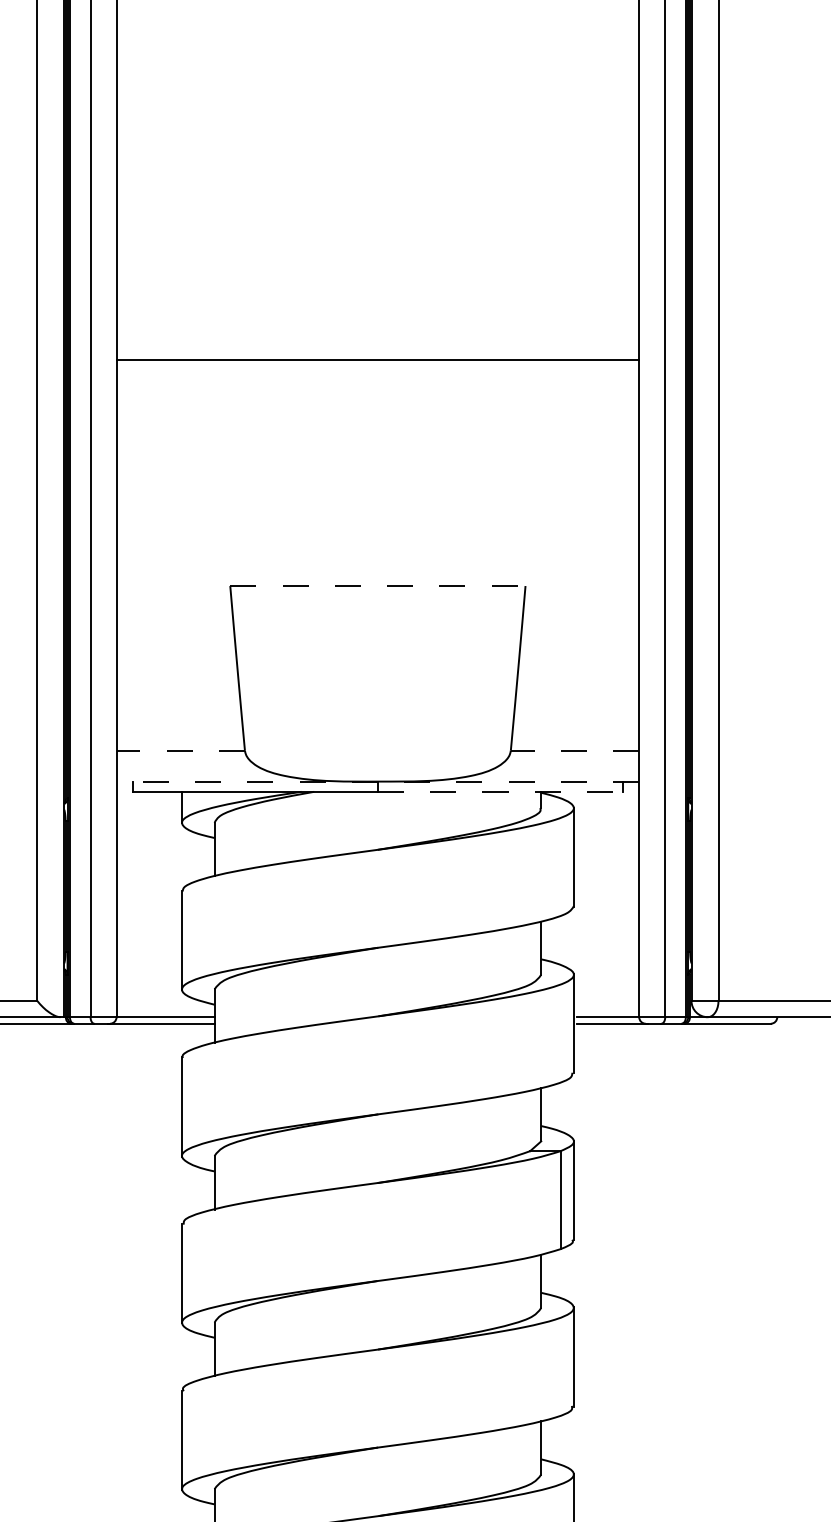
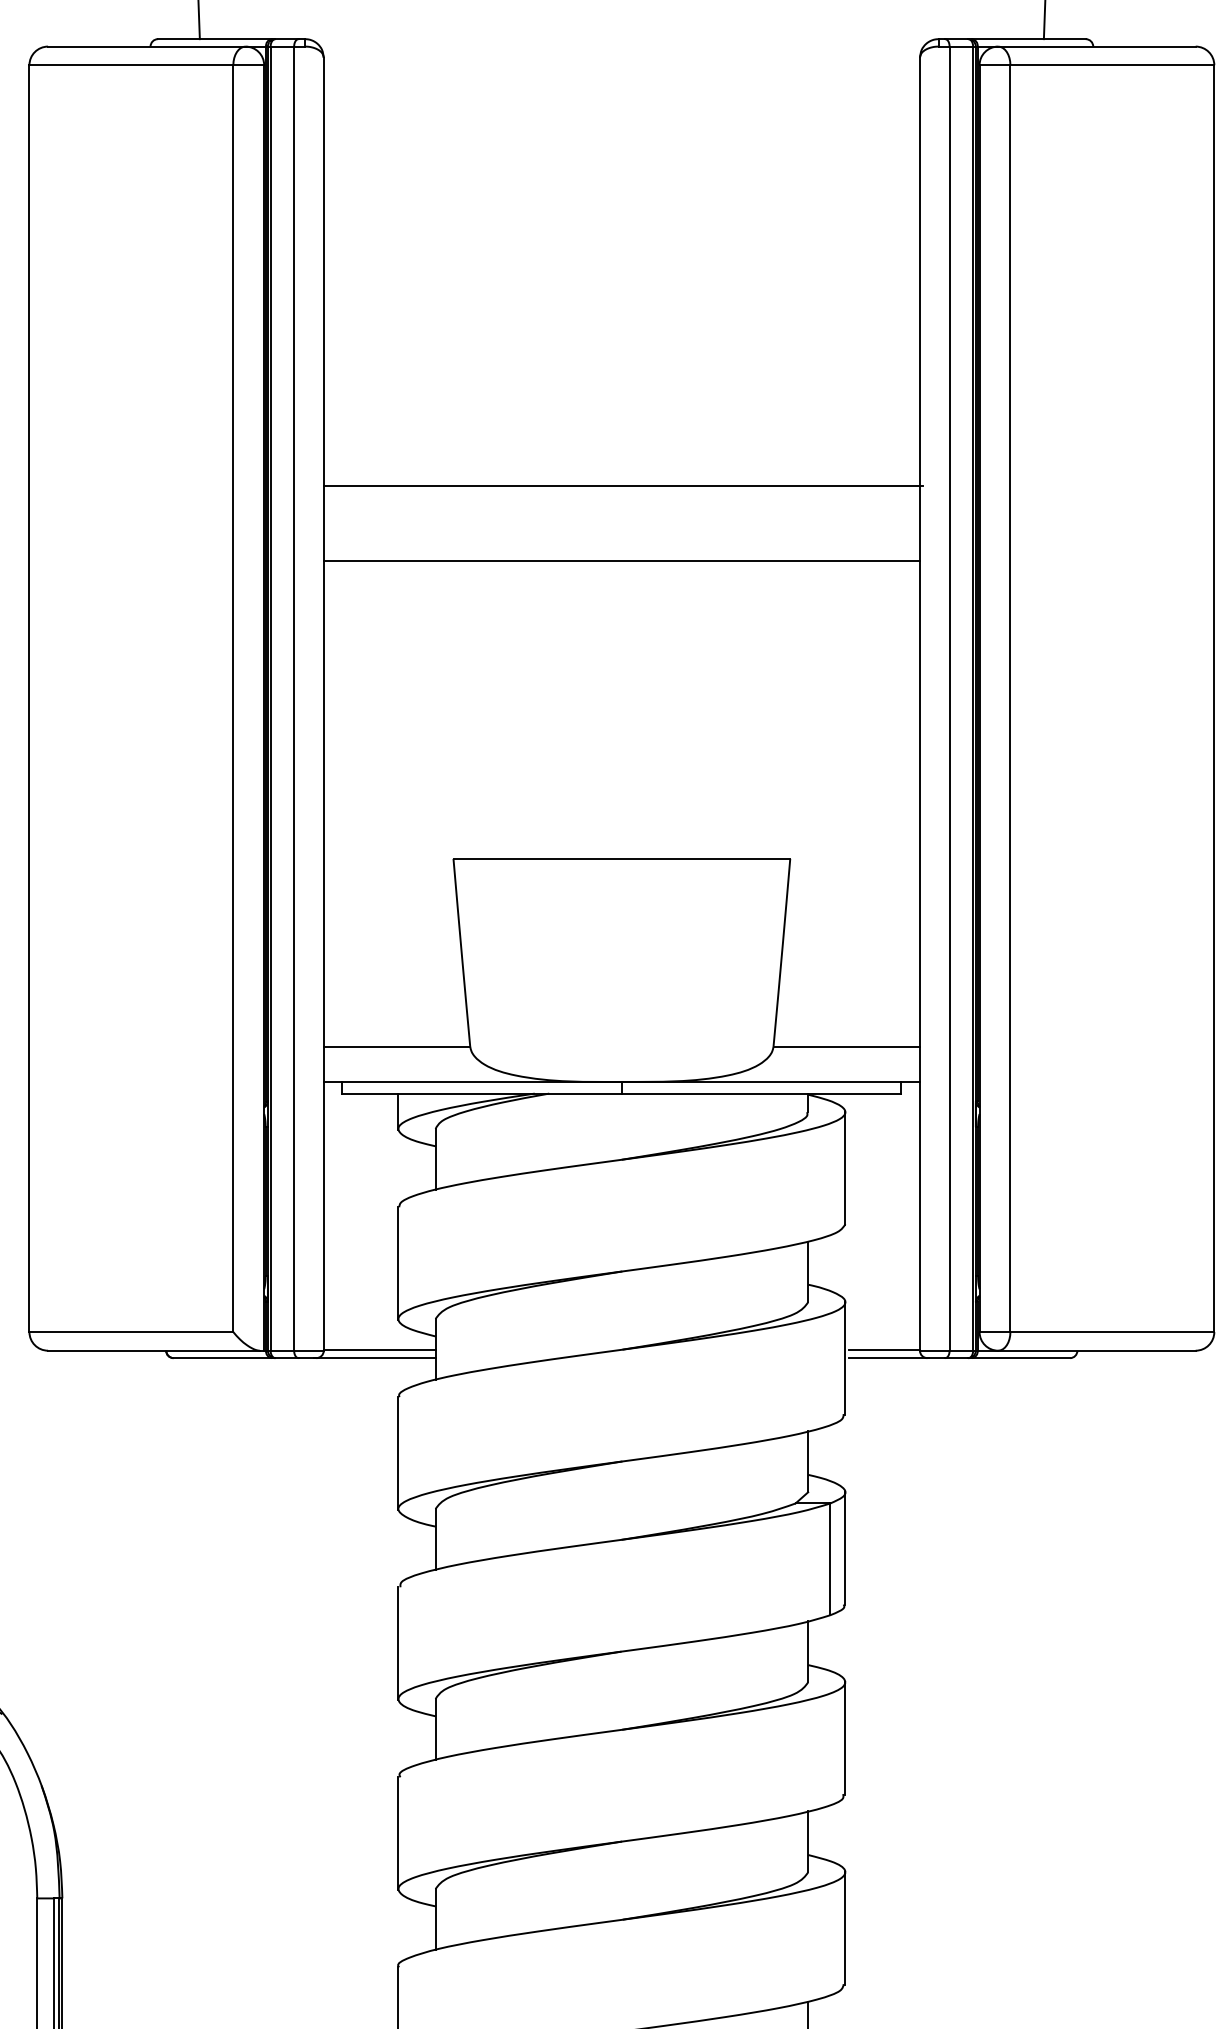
line: (379, 259) -> (623, 486), added
line: (377, 359) -> (621, 560), moved
line: (378, 585) -> (622, 858), dashed -> solid
line: (180, 750) -> (396, 1046), dashed -> solid
line: (574, 750) -> (846, 1046), dashed -> solid
line: (377, 782) -> (621, 1082), dashed -> solid
line: (500, 791) -> (761, 1093), dashed -> solid

